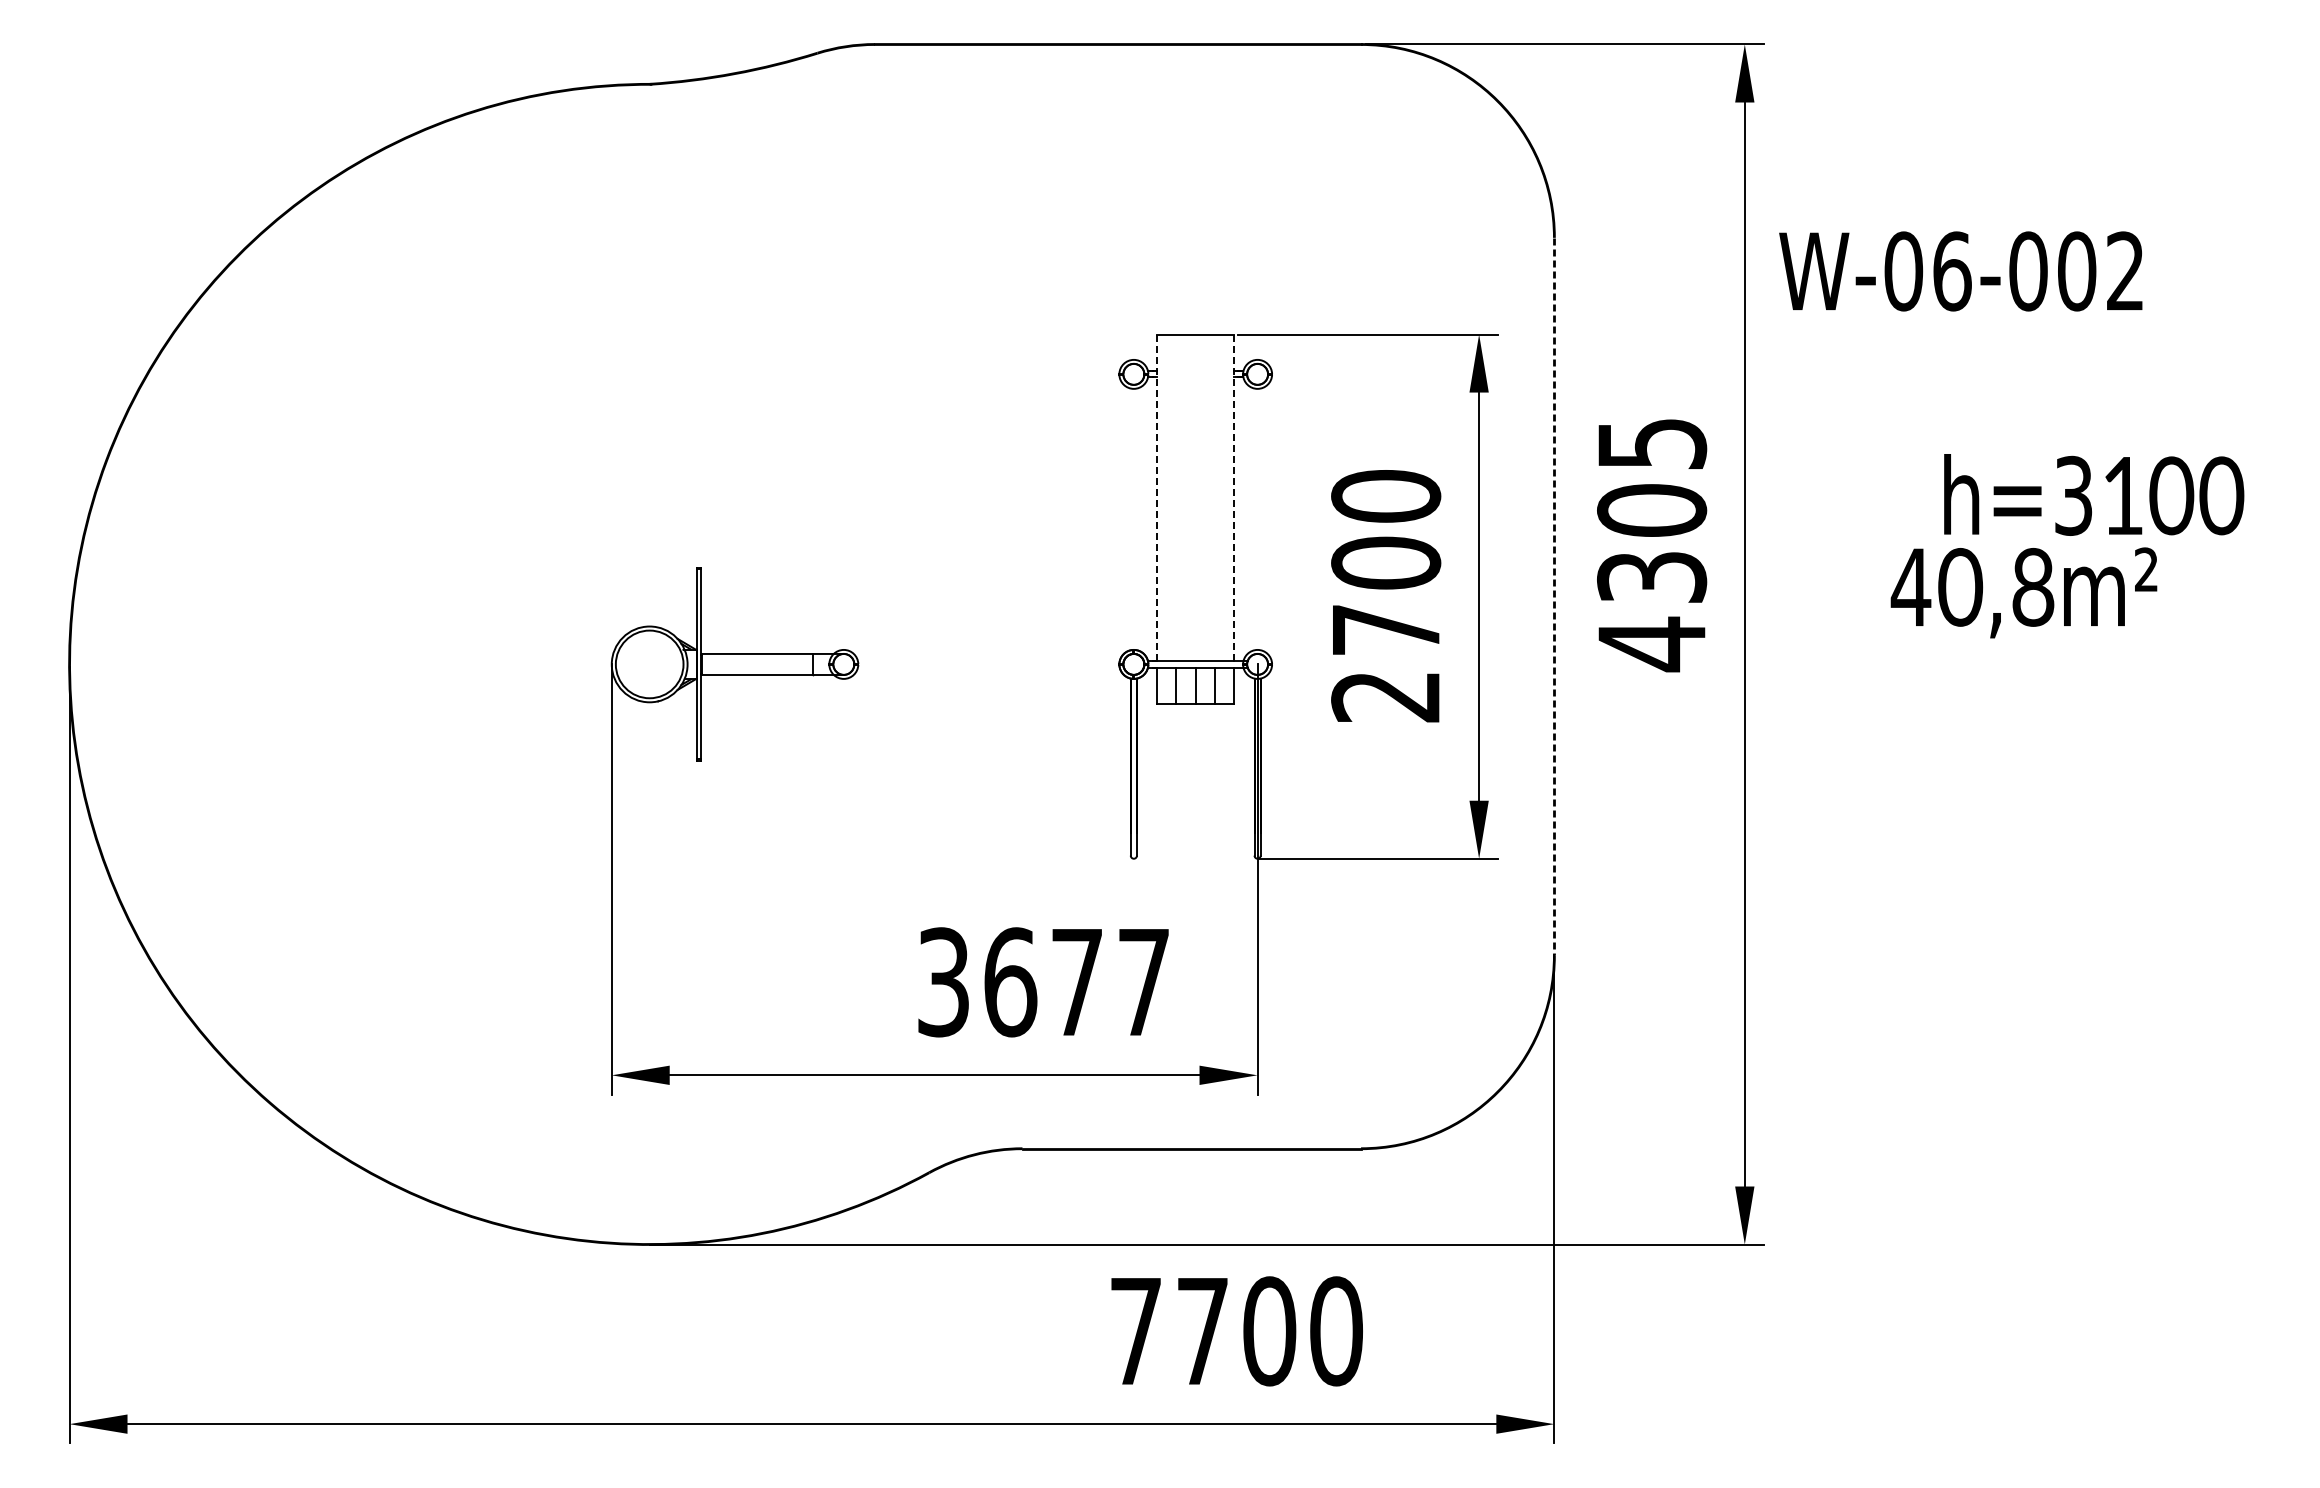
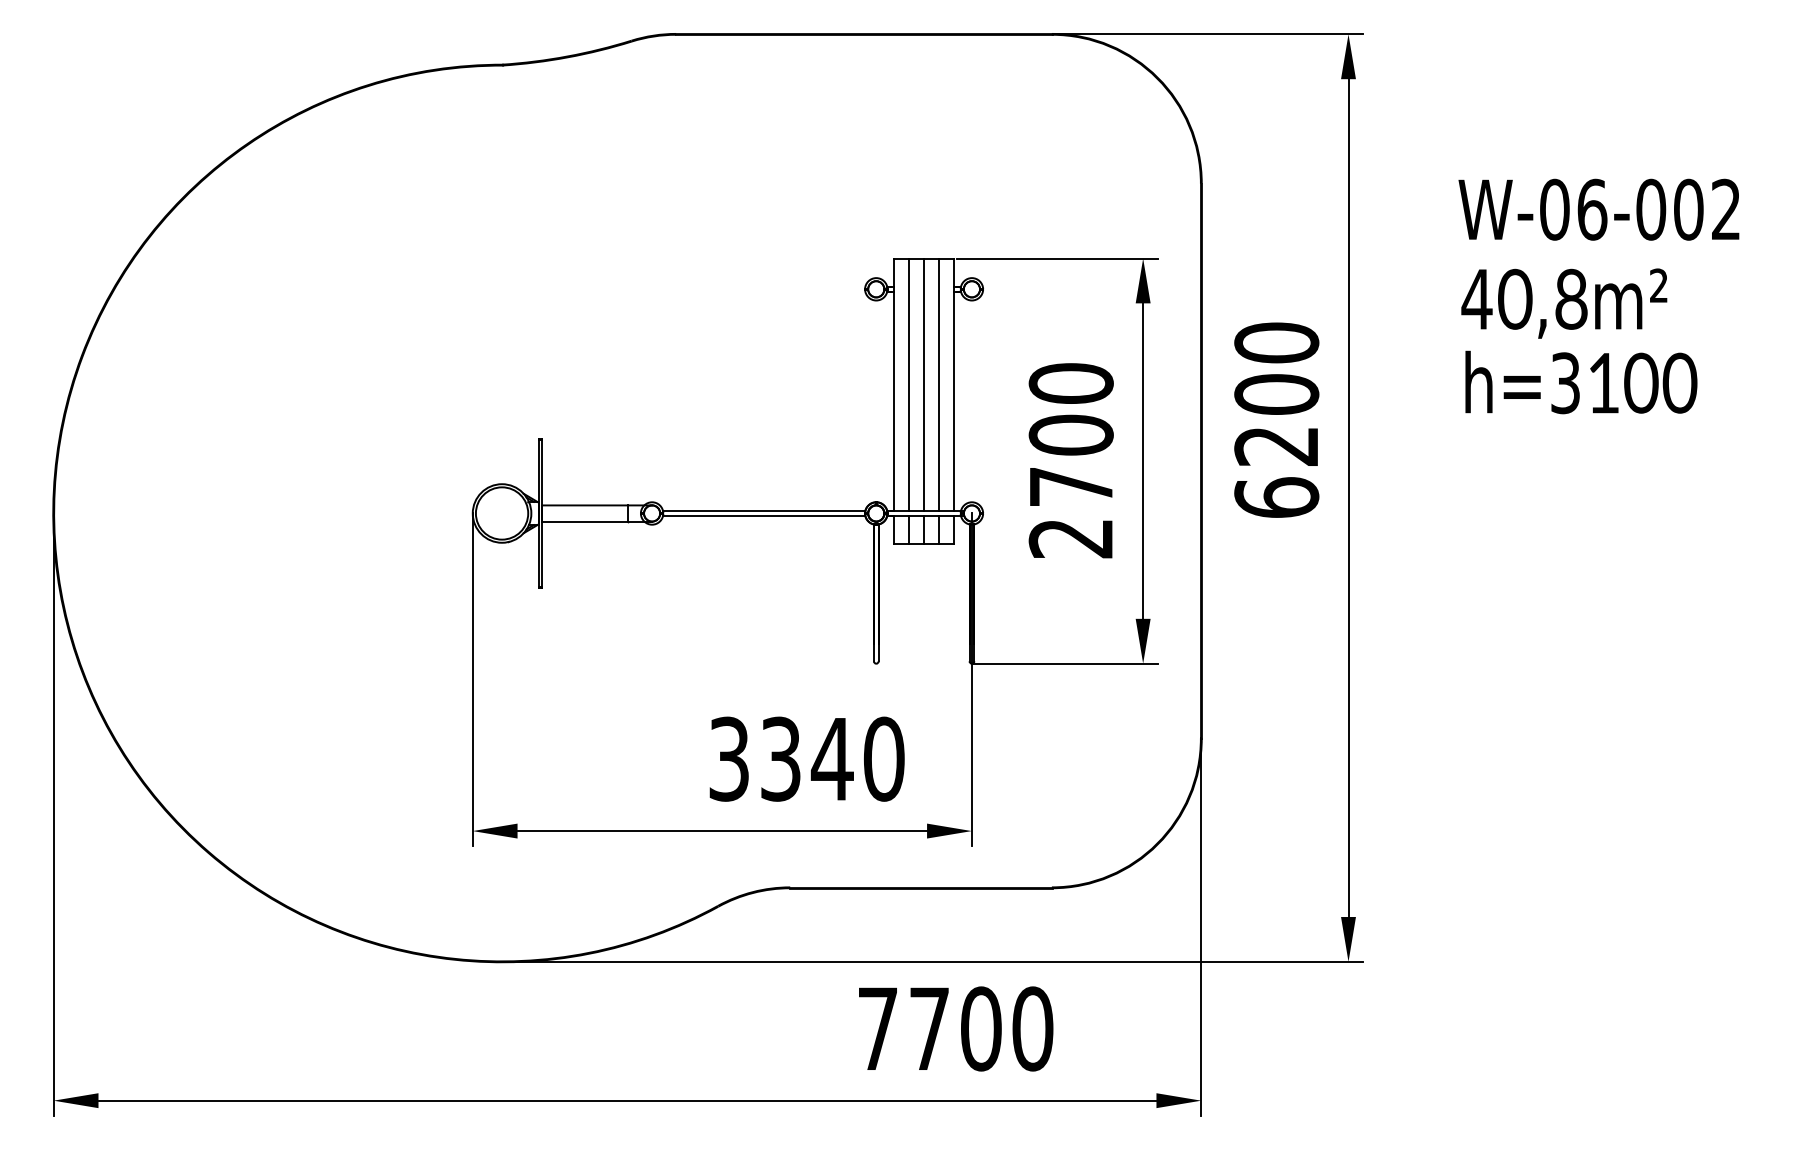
text: (1960, 271) -> (1598, 209), moved
text: (2094, 494) -> (1581, 382), moved
line: (1157, 497) -> (894, 384), dashed -> solid
line: (1176, 497) -> (909, 384), added
line: (1195, 497) -> (923, 384), added
line: (1215, 497) -> (939, 384), added
line: (1234, 497) -> (954, 384), dashed -> solid
text: (1652, 544) -> (1277, 420), 4305 -> 6200
text: (2023, 592) -> (1563, 303), moved
line: (1554, 596) -> (1201, 460), dashed -> solid
line: (988, 661) -> (763, 511), added
line: (988, 667) -> (763, 515), added
text: (1077, 982) -> (832, 759), 3677 -> 3340

